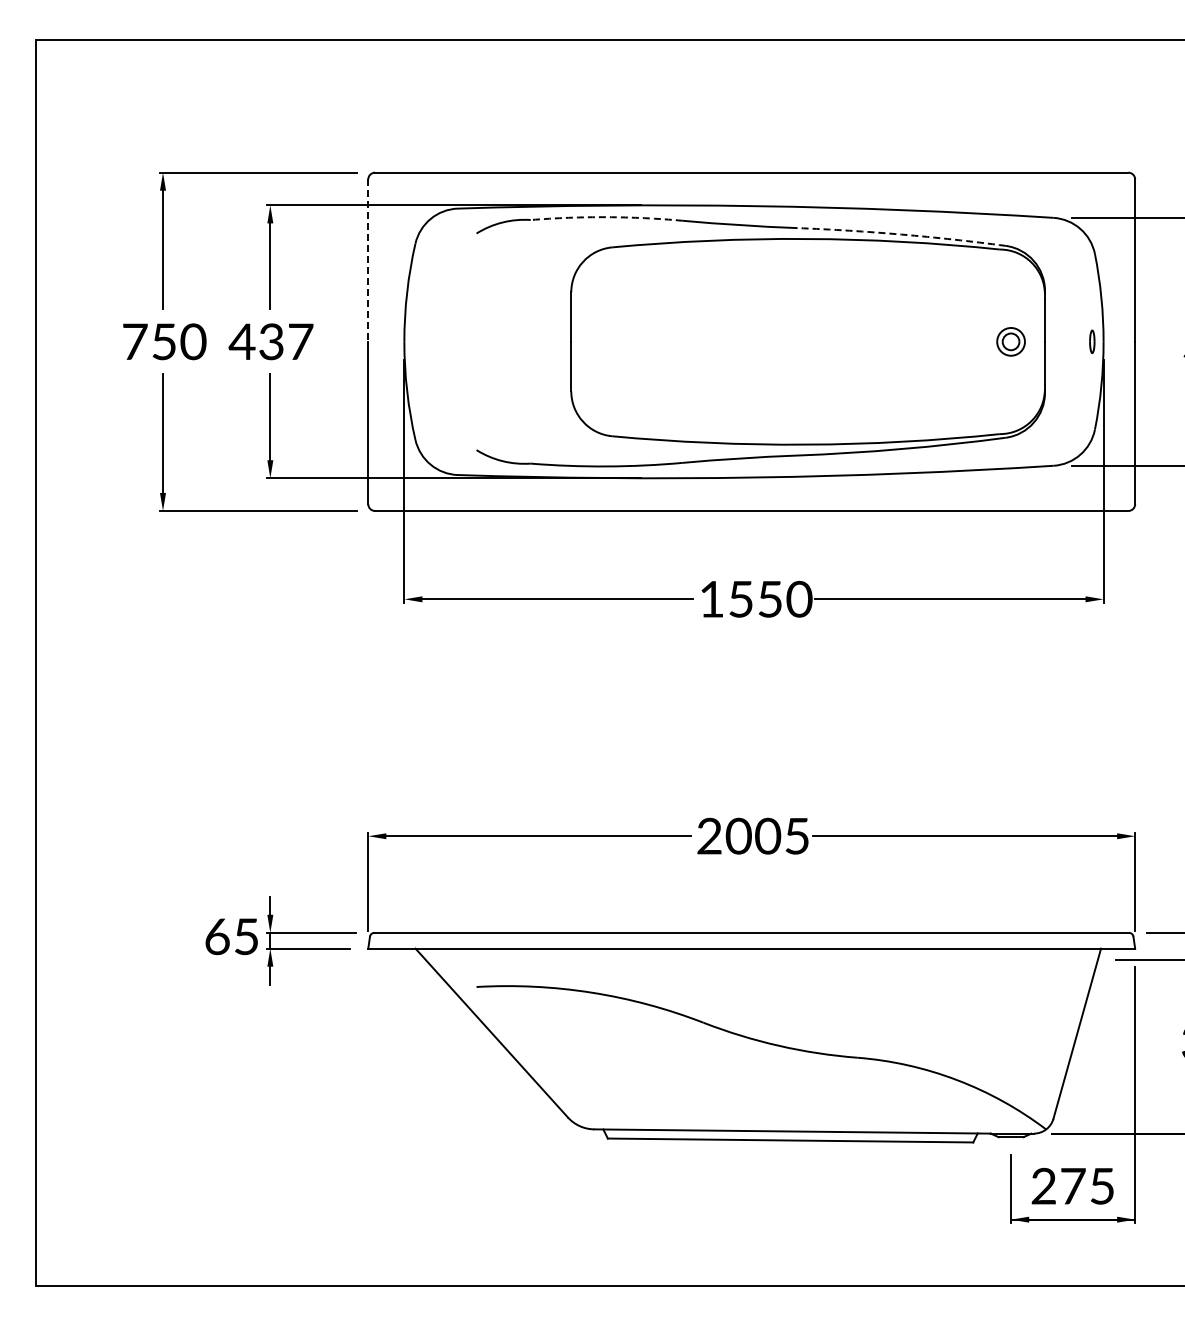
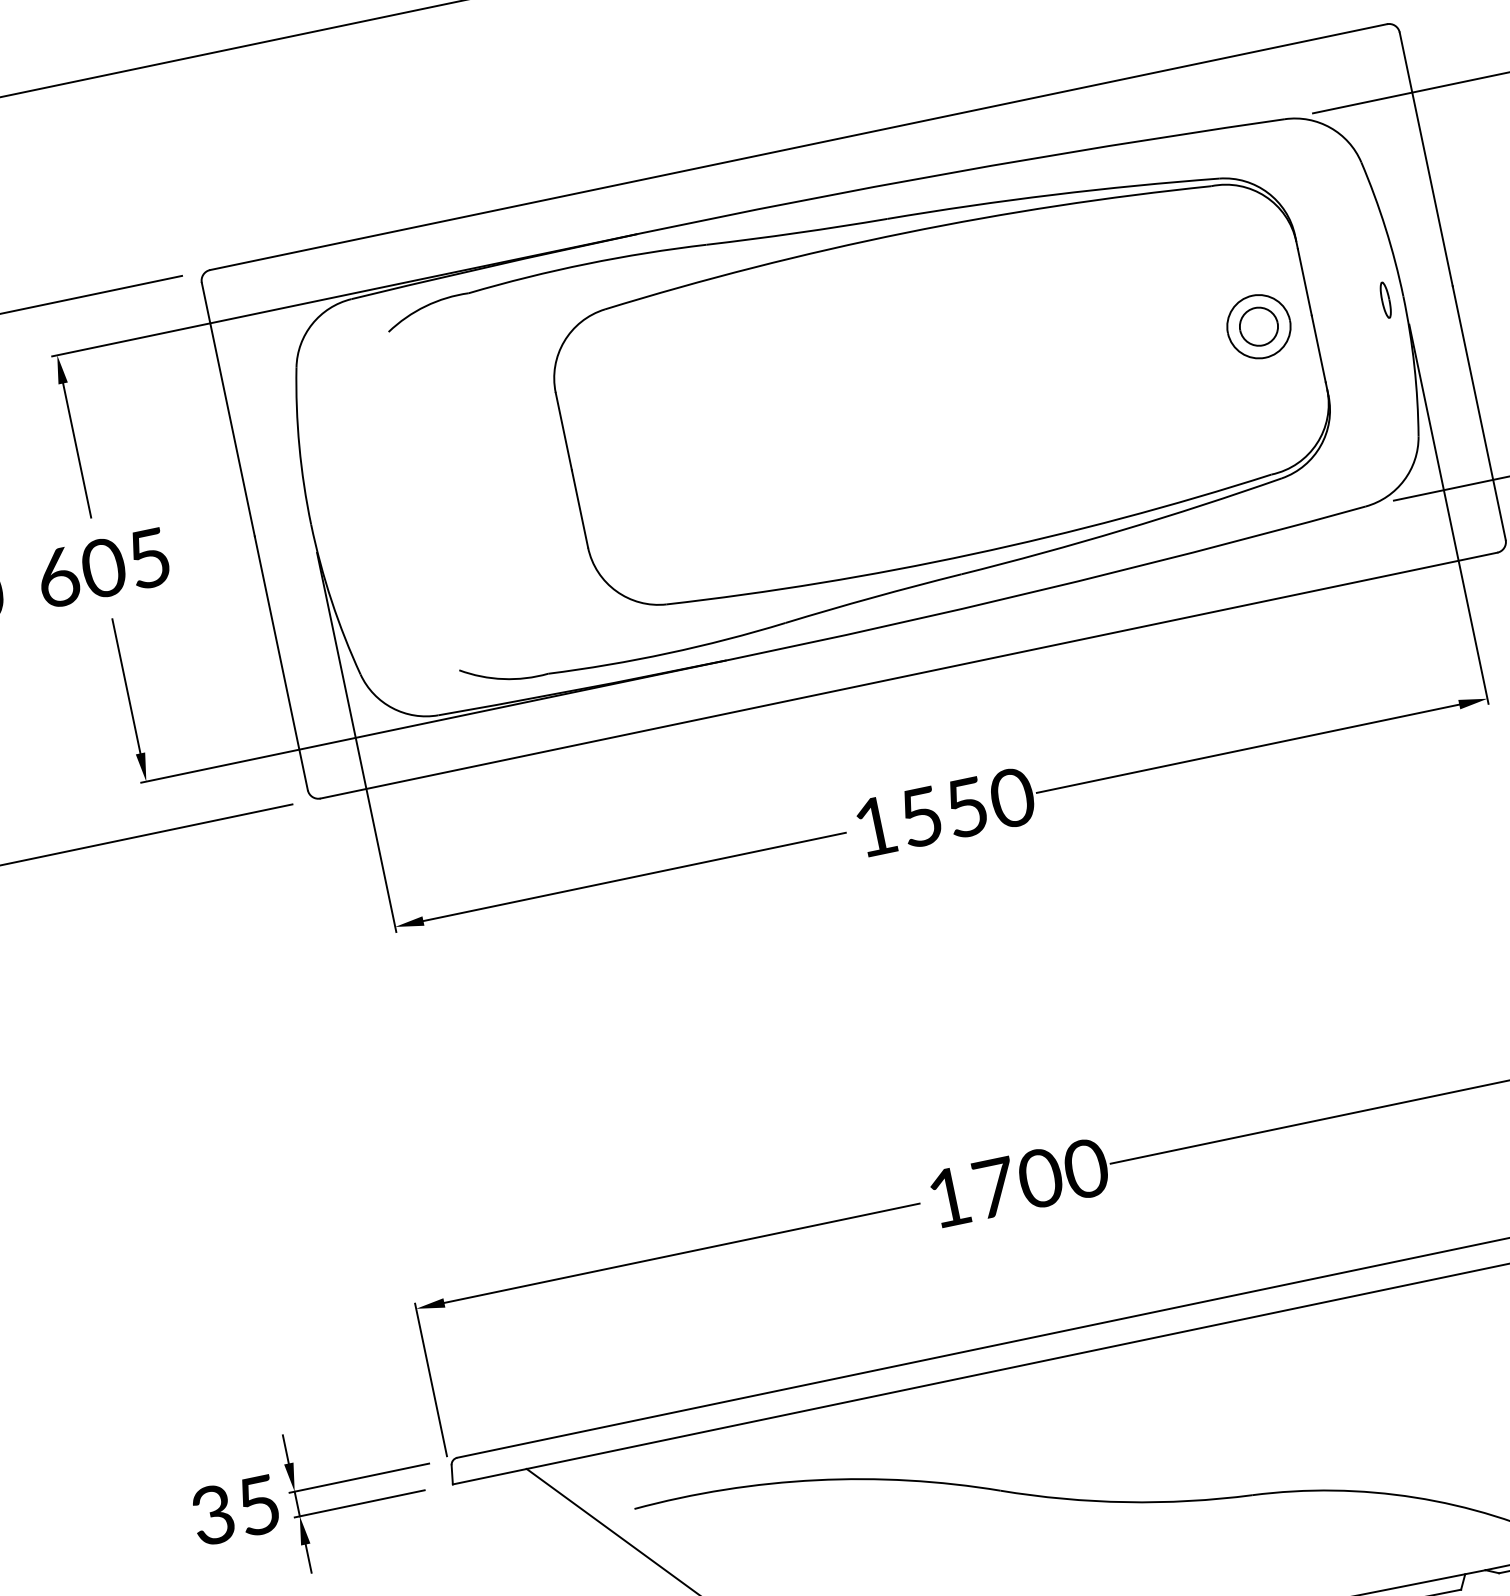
arc: (606, 217) -> (586, 264), dashed -> solid
arc: (901, 234) -> (1052, 194), dashed -> solid
line: (368, 261) -> (228, 410), dashed -> solid
text: (270, 341) -> (101, 567), 437 -> 605
part: (1010, 341) -> (1257, 326), size x1.43
text: (753, 835) -> (1017, 1181), 2005 -> 1700
text: (217, 936) -> (213, 1514), 65 -> 35

